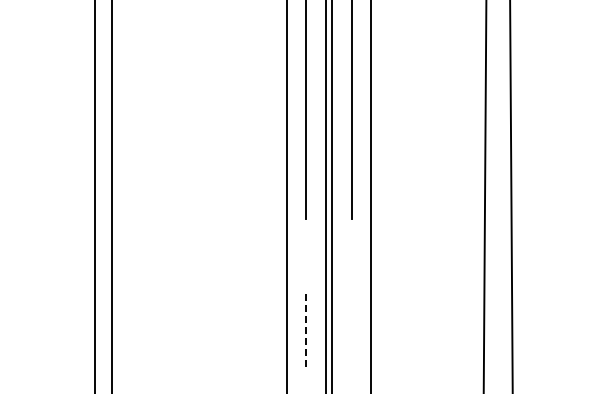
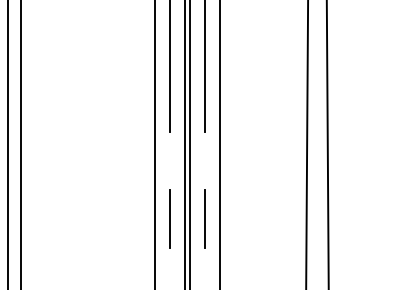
line: (306, 331) -> (170, 218), dashed -> solid
line: (351, 331) -> (204, 218), added

